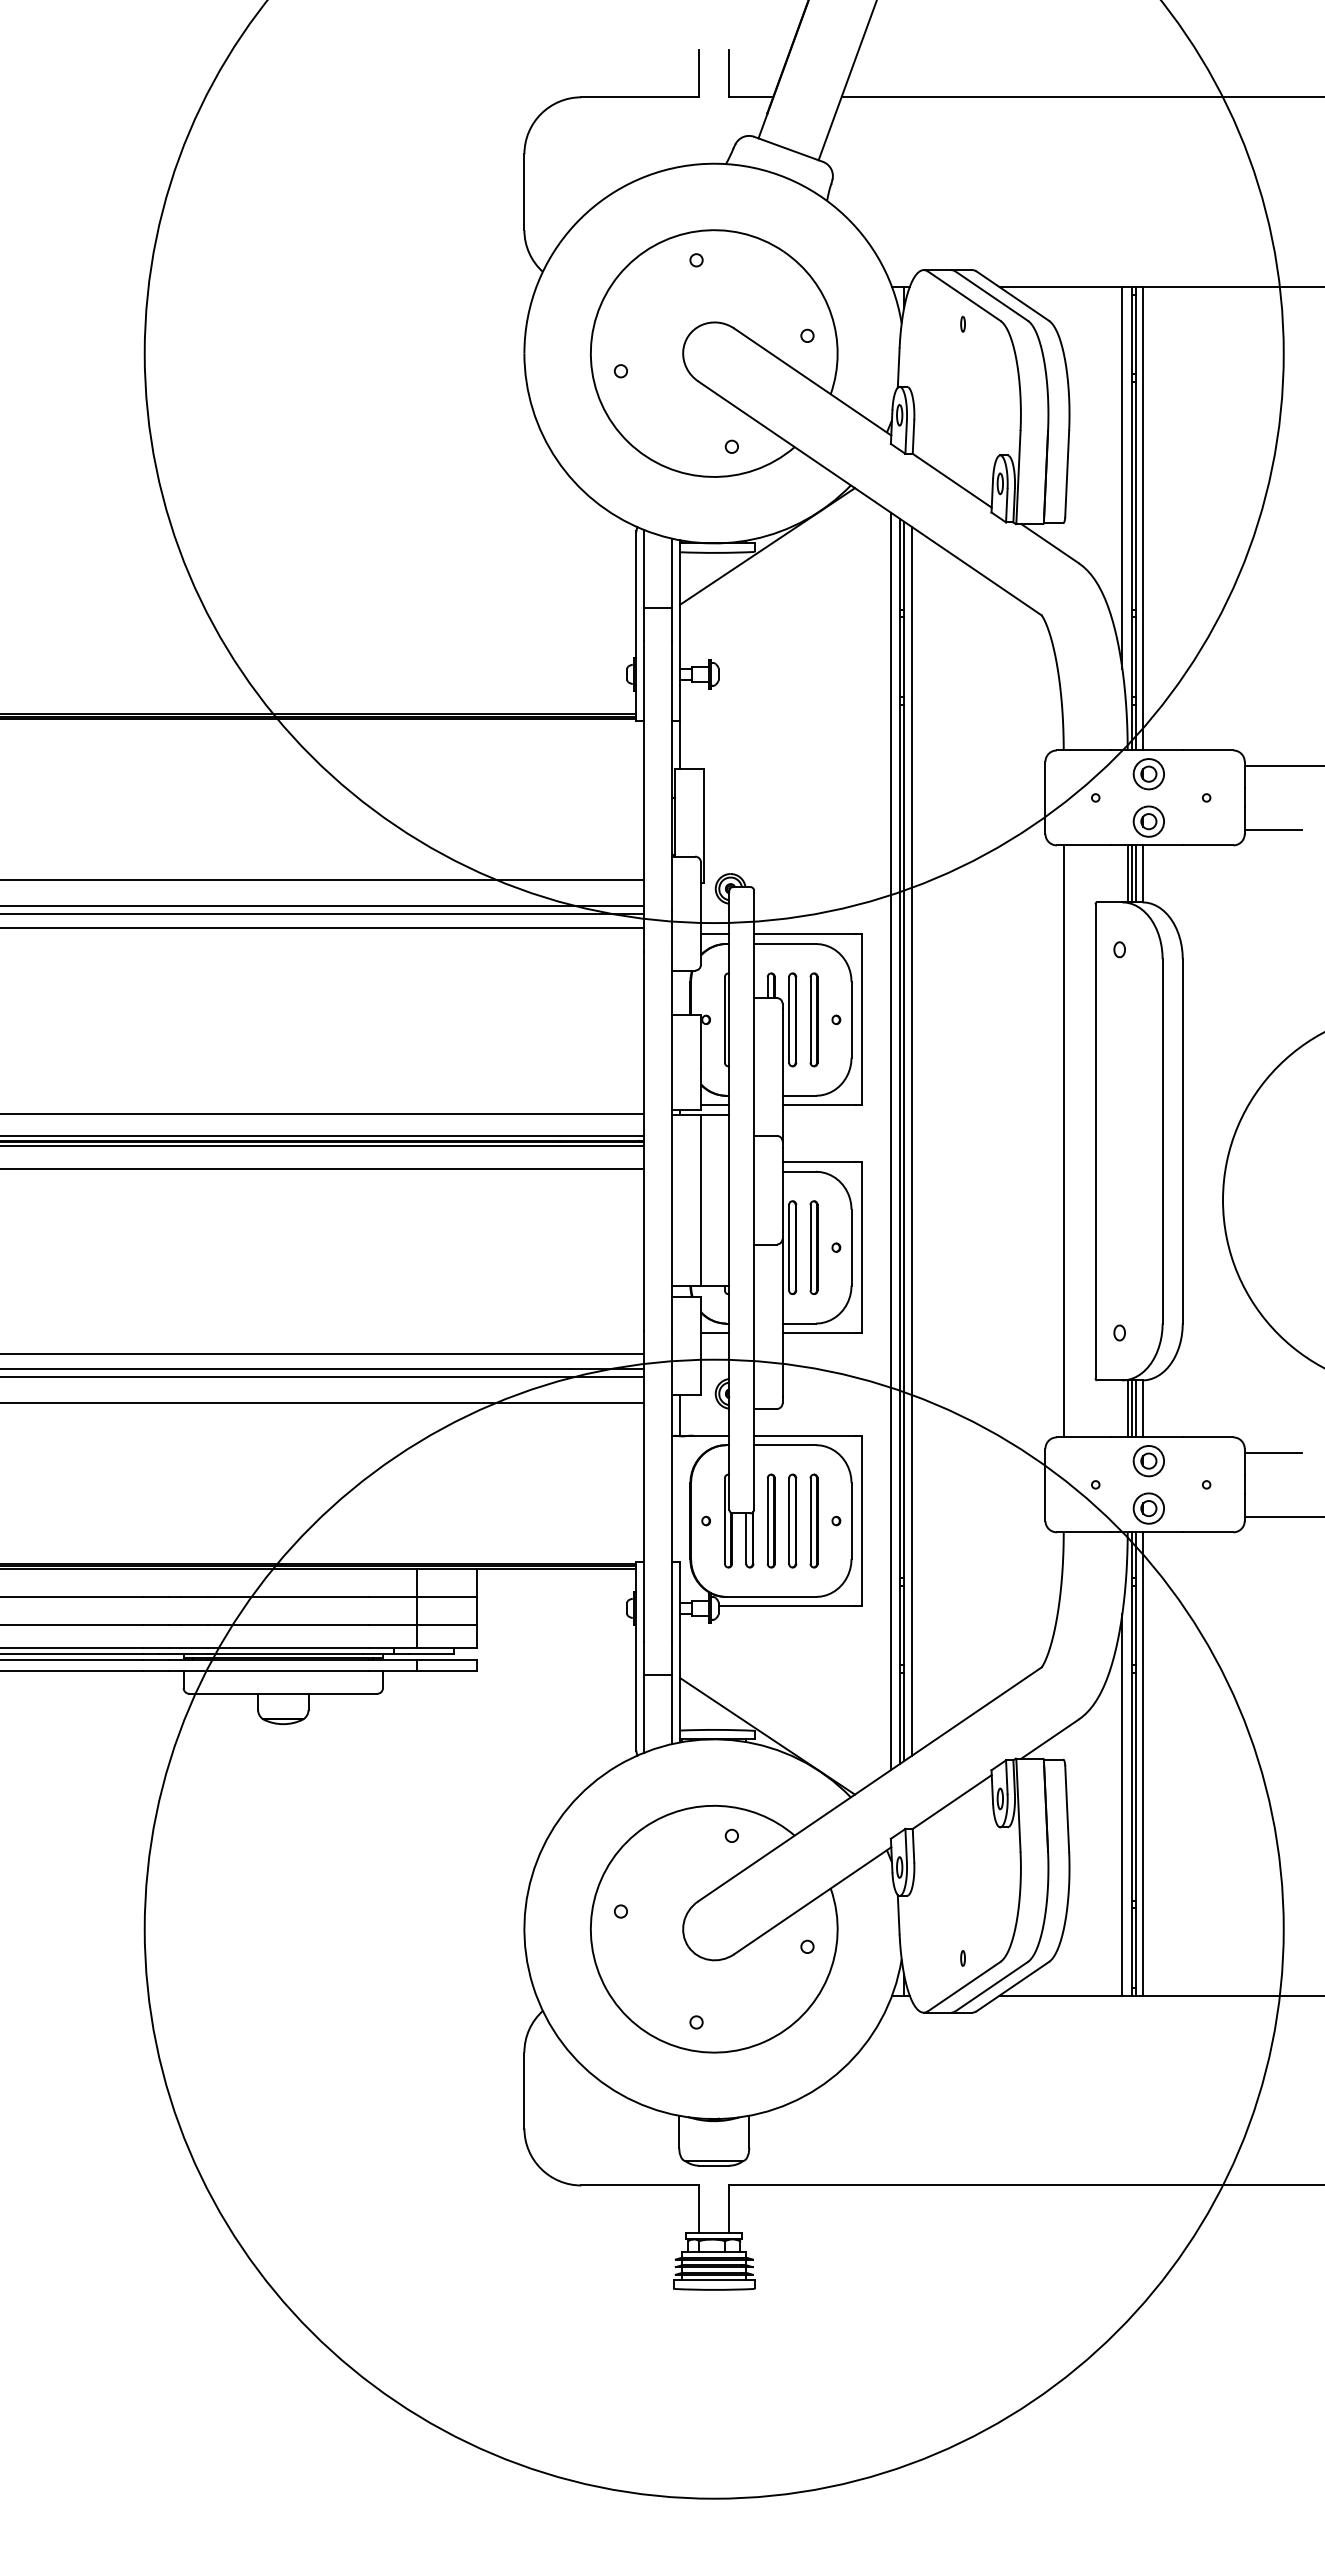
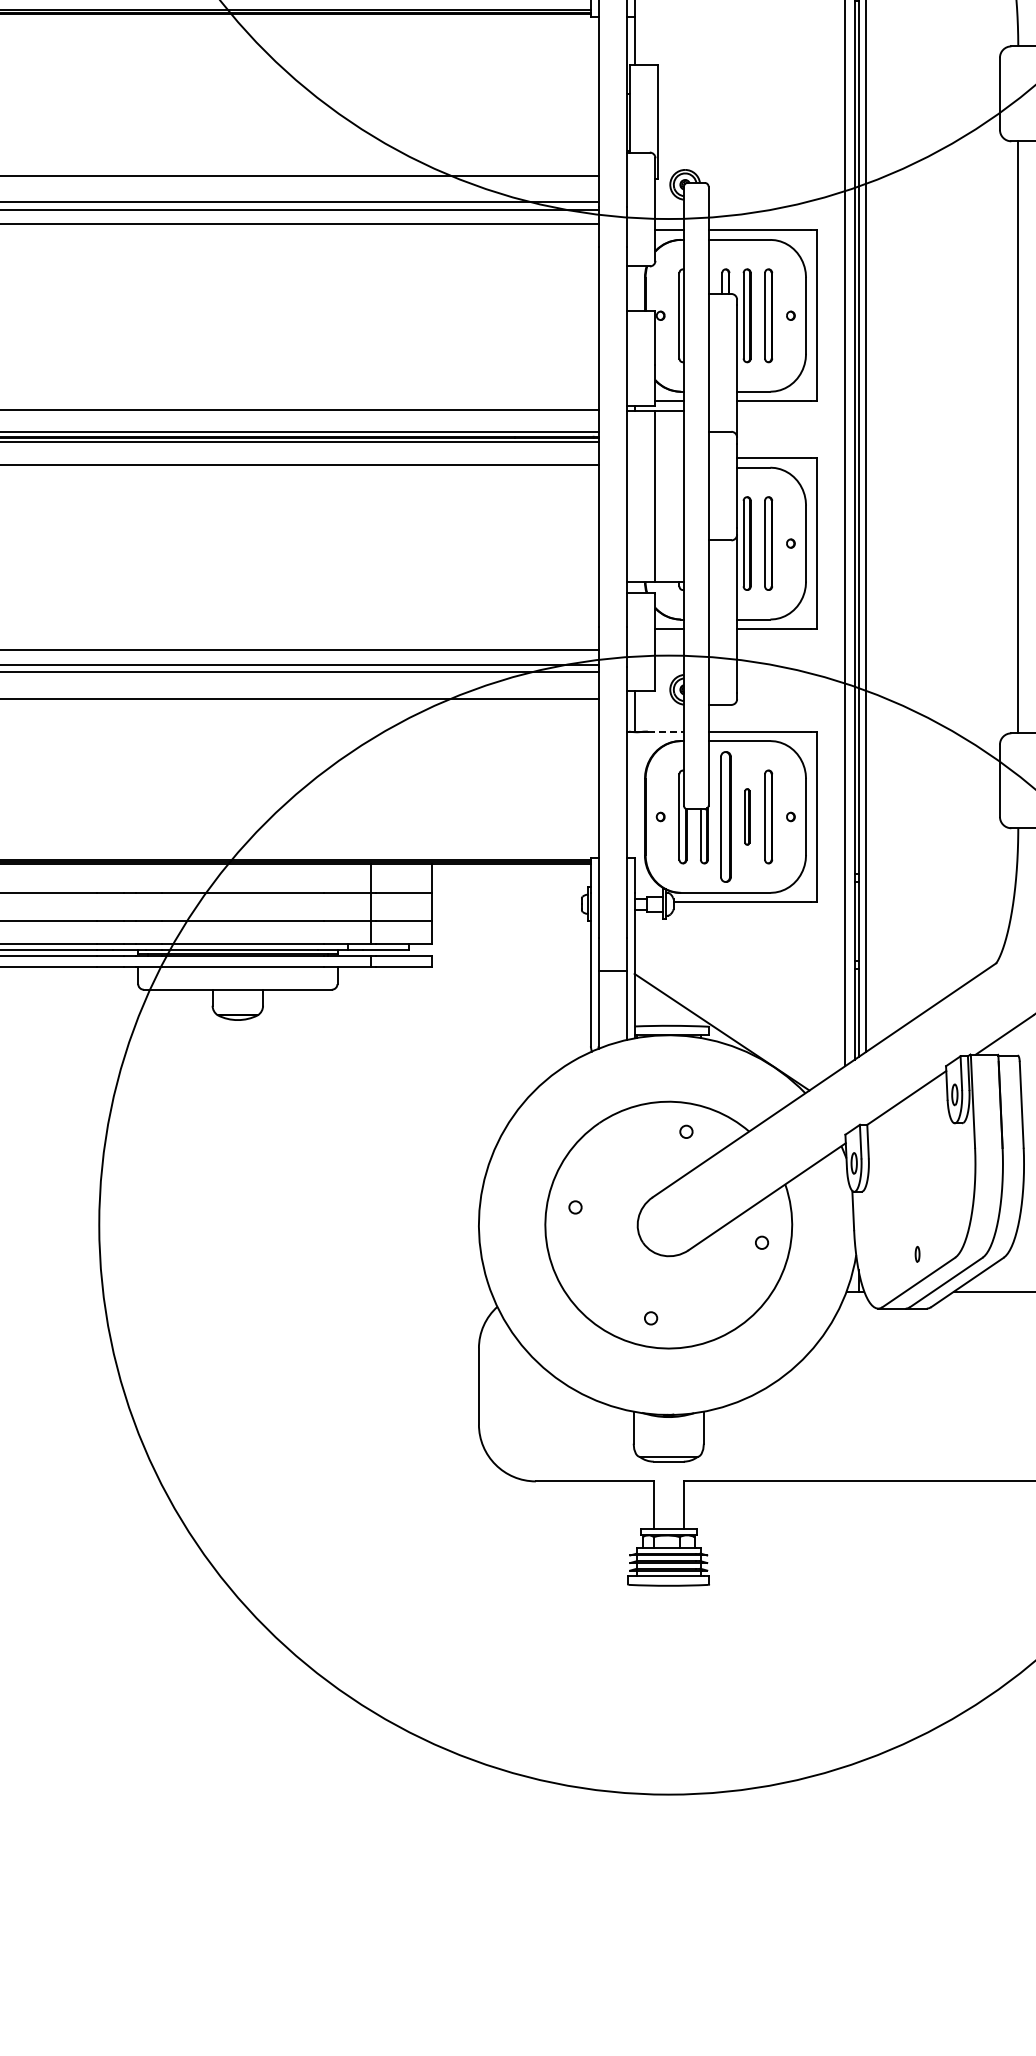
line: (711, 1435) -> (666, 731), solid -> dashed
part: (770, 1520) -> (725, 816), size x1.4
part: (792, 1520) -> (747, 816), size x0.6

